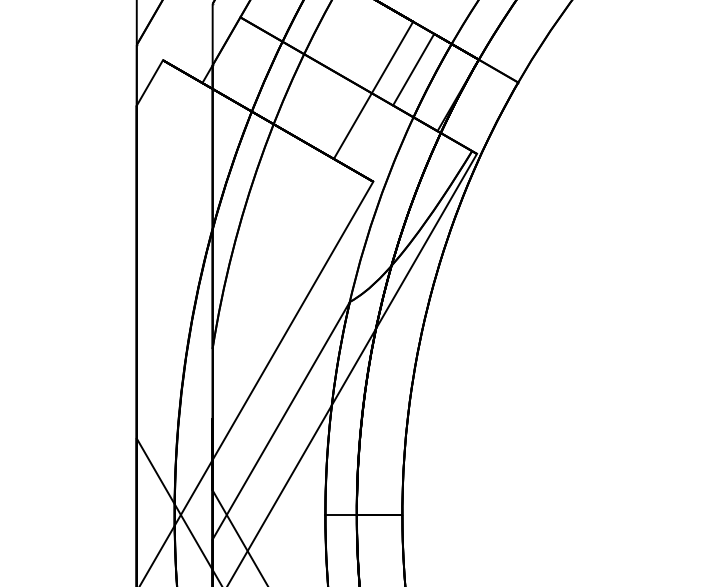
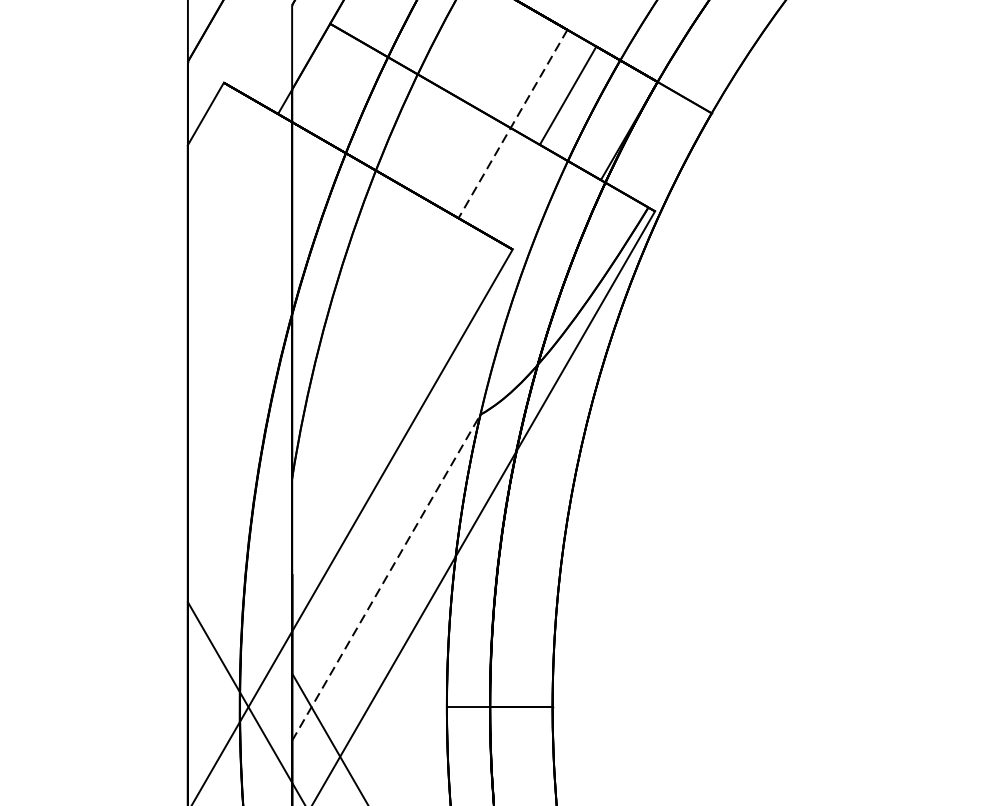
line: (373, 90) -> (512, 124), solid -> dashed
line: (281, 420) -> (386, 577), solid -> dashed

